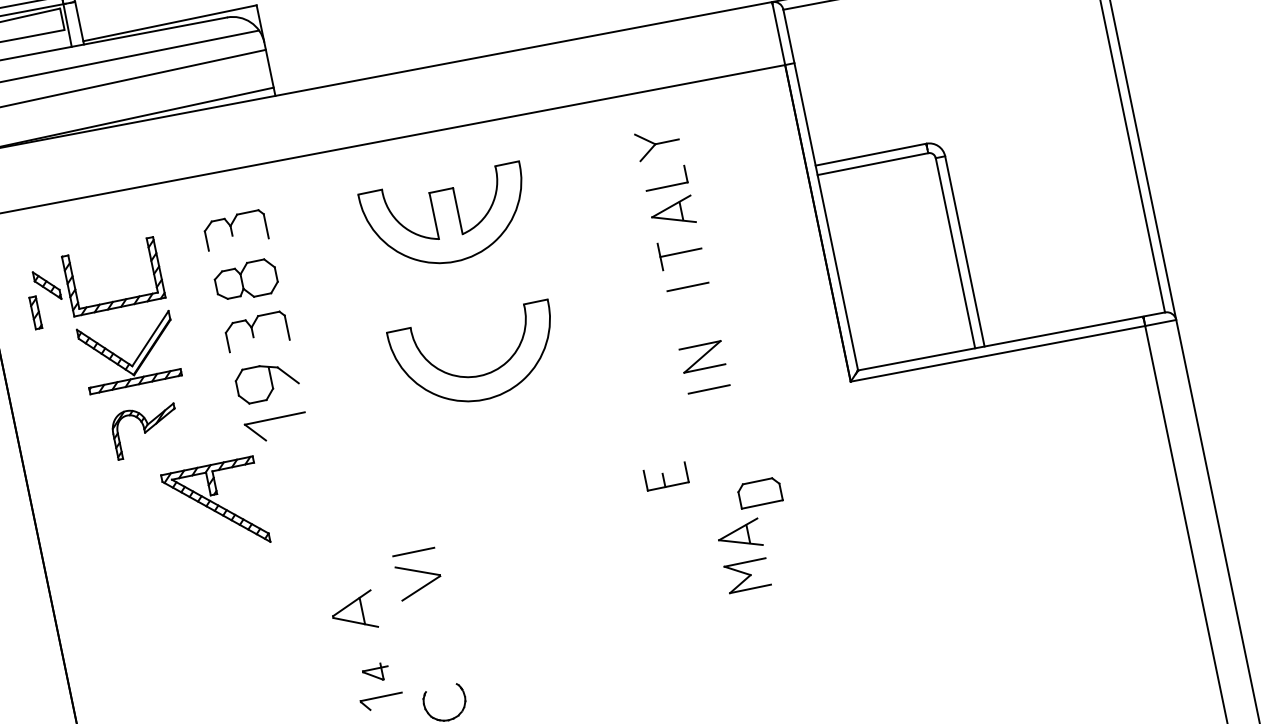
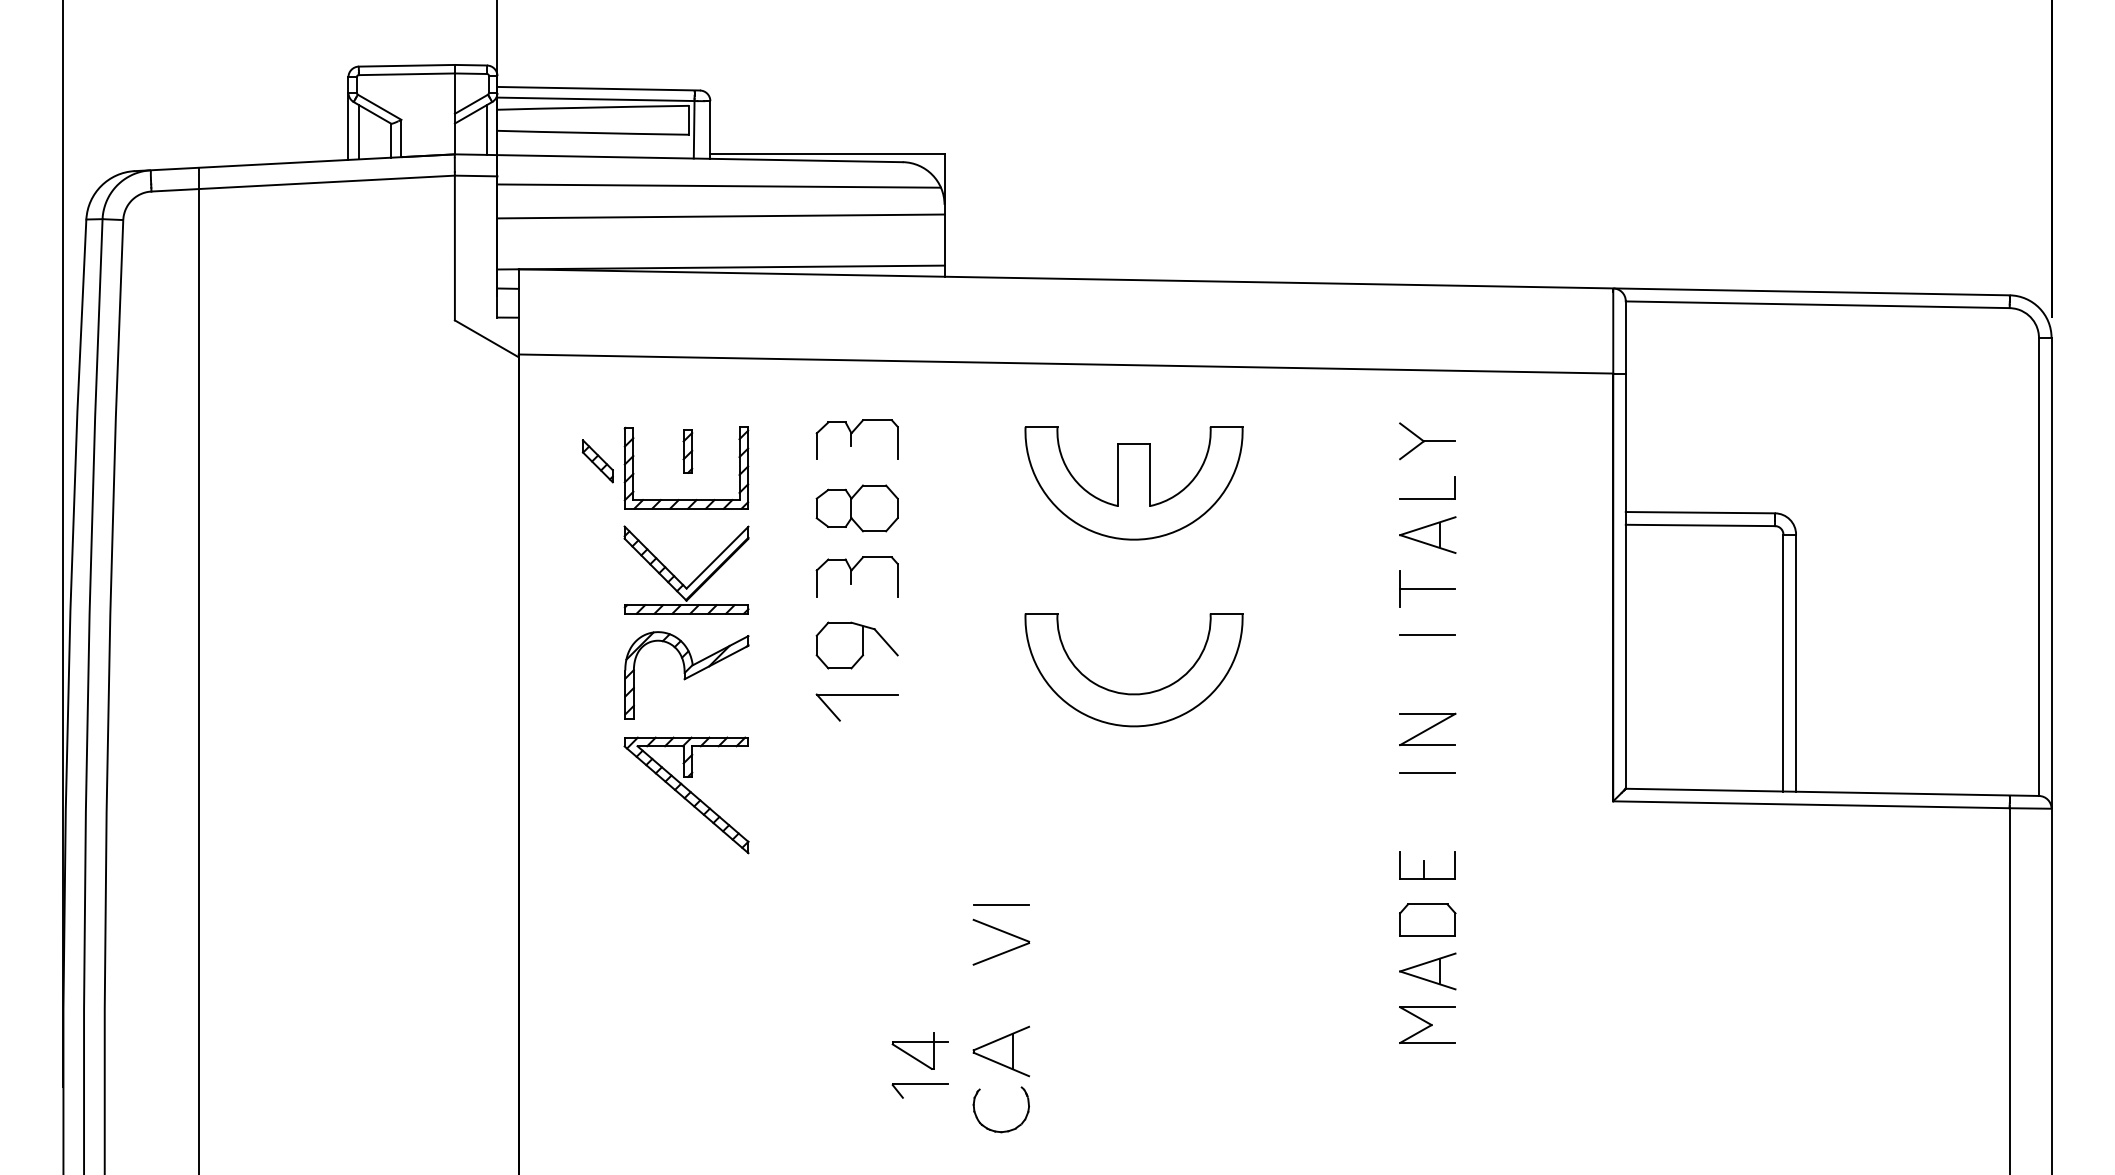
part: (35, 312) -> (687, 451), moved
part: (145, 430) -> (686, 675), size x1.43
part: (666, 476) -> (1427, 865), moved
part: (759, 492) -> (1427, 919), moved
part: (215, 508) -> (686, 795), moved
part: (353, 612) -> (1000, 1051), moved
part: (375, 672) -> (919, 1050), size x1.67

